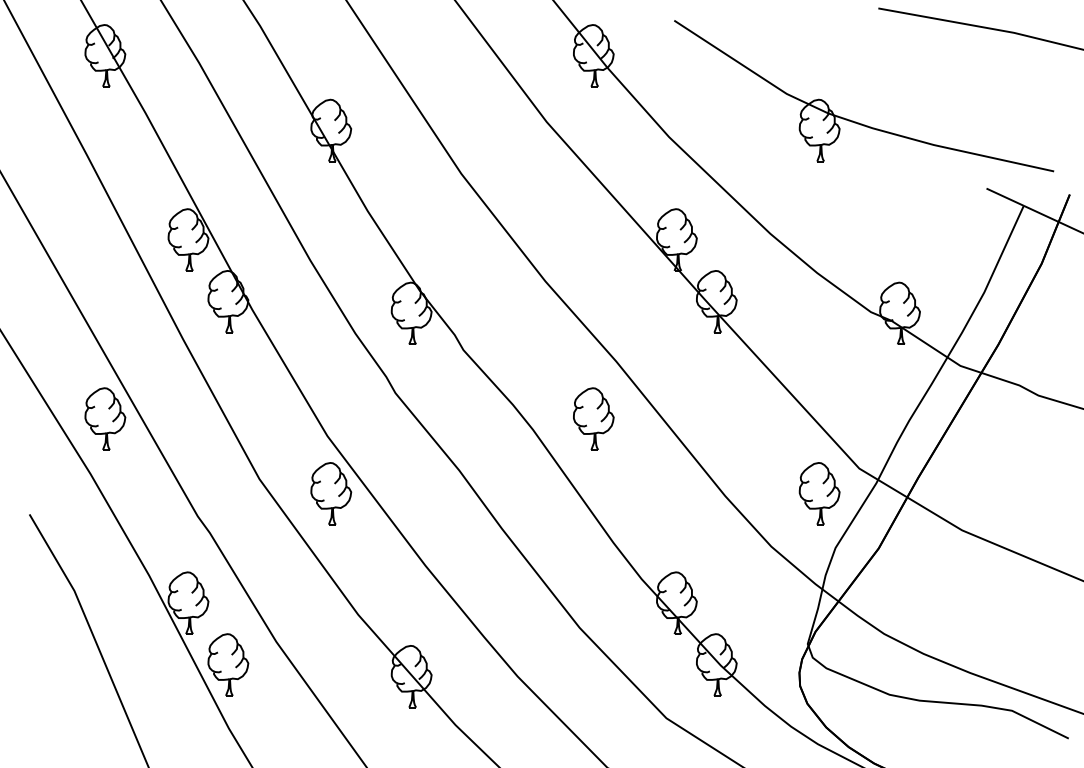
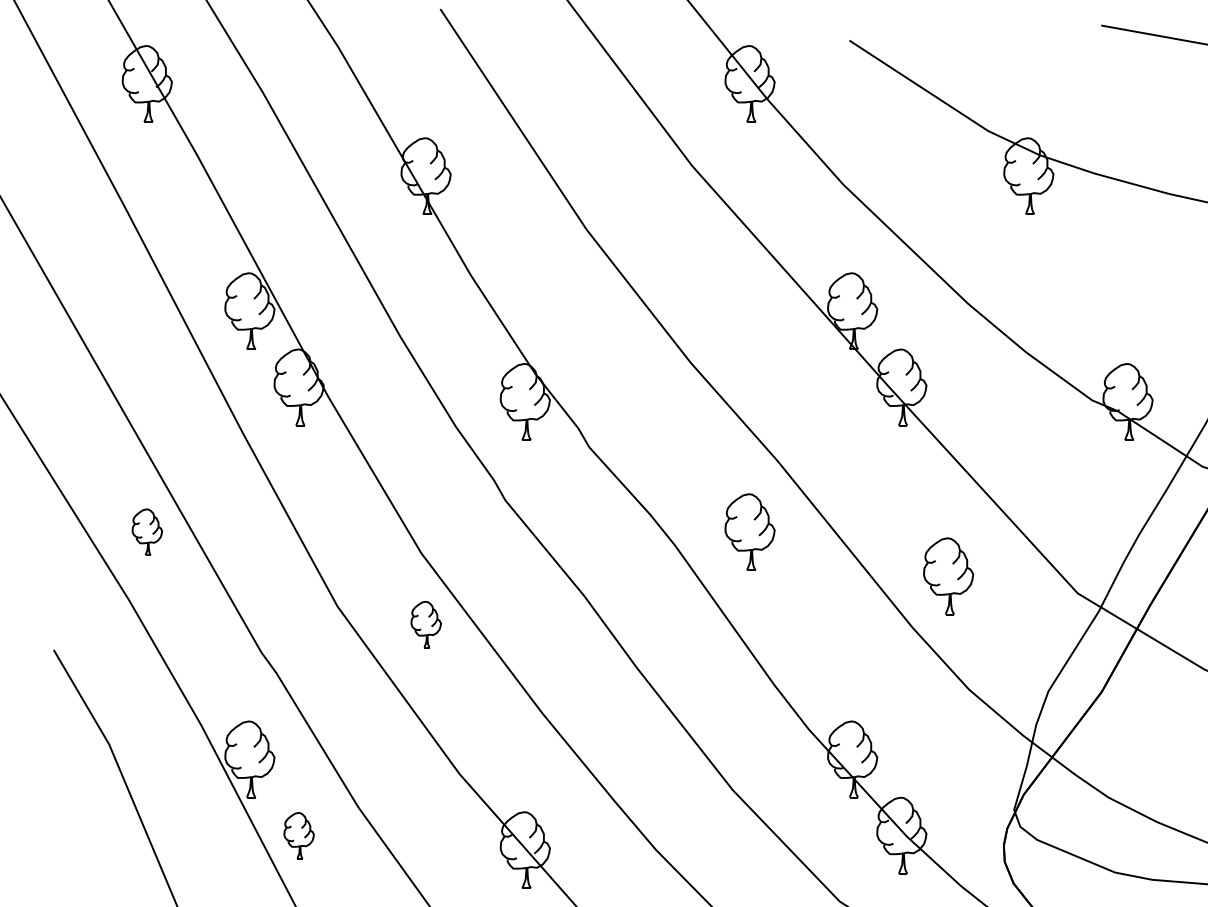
part: (105, 418) -> (147, 531), size x0.6
part: (331, 493) -> (426, 624), size x0.6
part: (819, 493) -> (948, 576), moved
part: (228, 664) -> (299, 835), size x0.6

